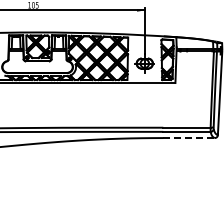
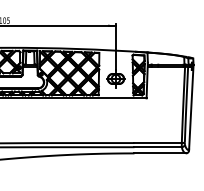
line: (189, 138) -> (160, 153), dashed -> solid

